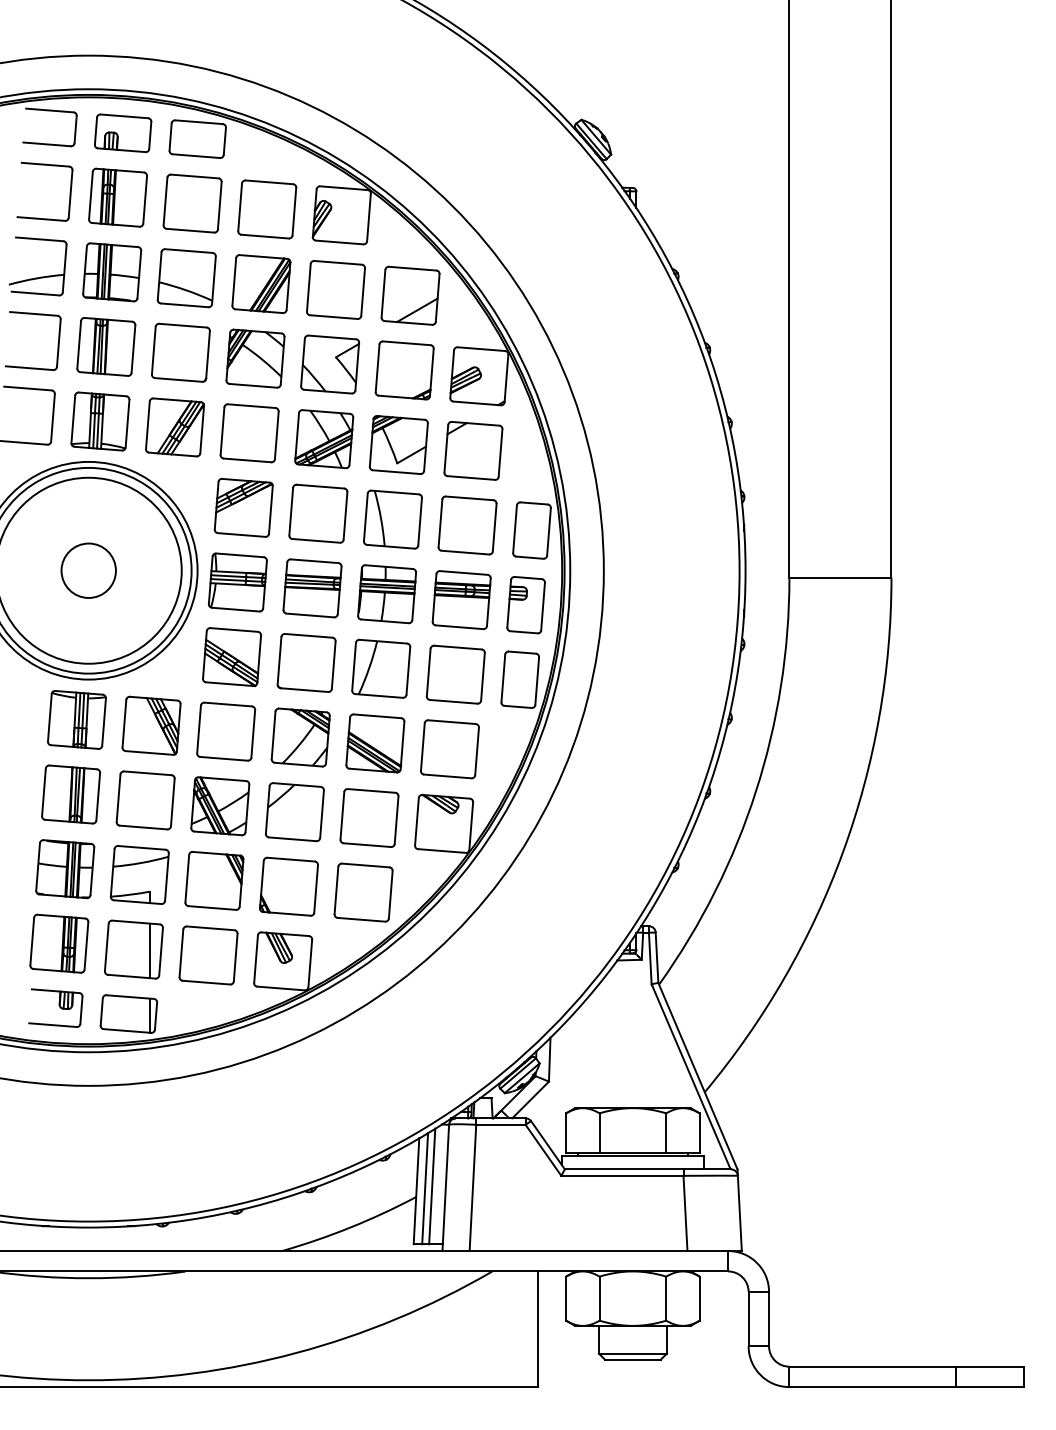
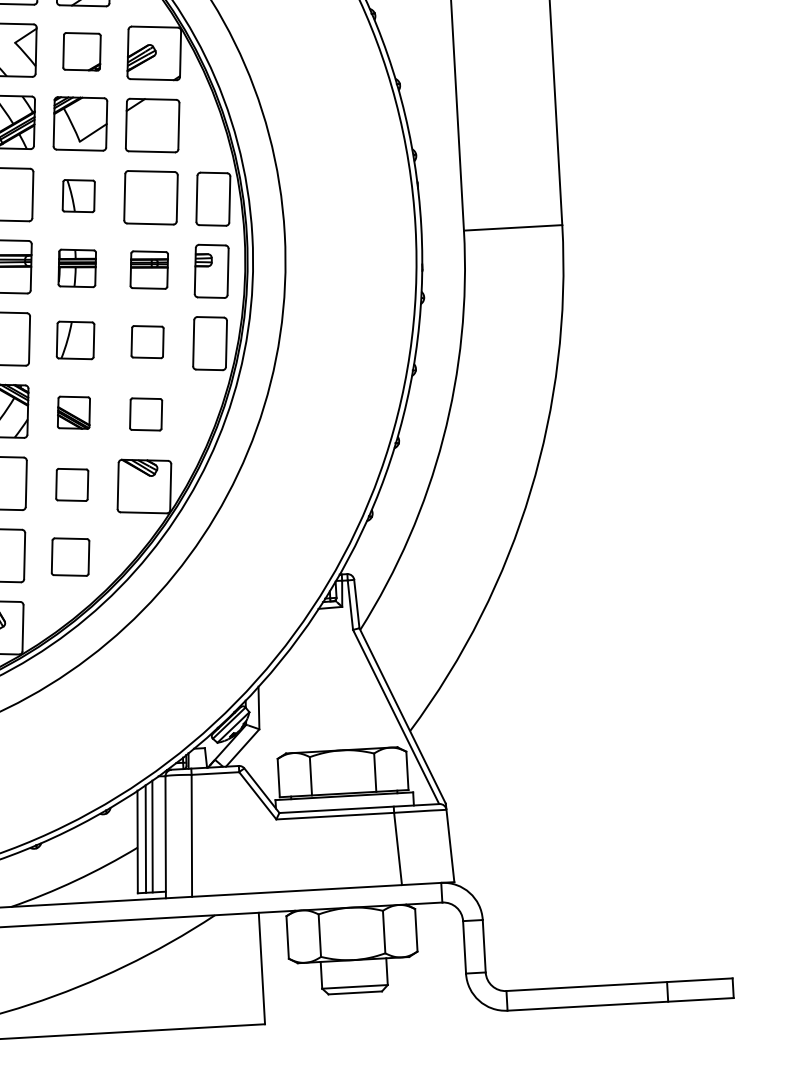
part: (404, 370) -> (81, 51), size x0.7
part: (392, 519) -> (78, 196), size x0.6
part: (387, 594) -> (77, 268), size x0.7
part: (461, 600) -> (149, 270), size x0.7
part: (381, 668) -> (75, 340), size x0.7
part: (455, 674) -> (147, 342), size x0.6
part: (375, 743) -> (74, 412), size x0.6
part: (449, 749) -> (145, 414), size x0.6
part: (369, 817) -> (72, 484), size x0.6
part: (363, 892) -> (70, 557), size x0.7

